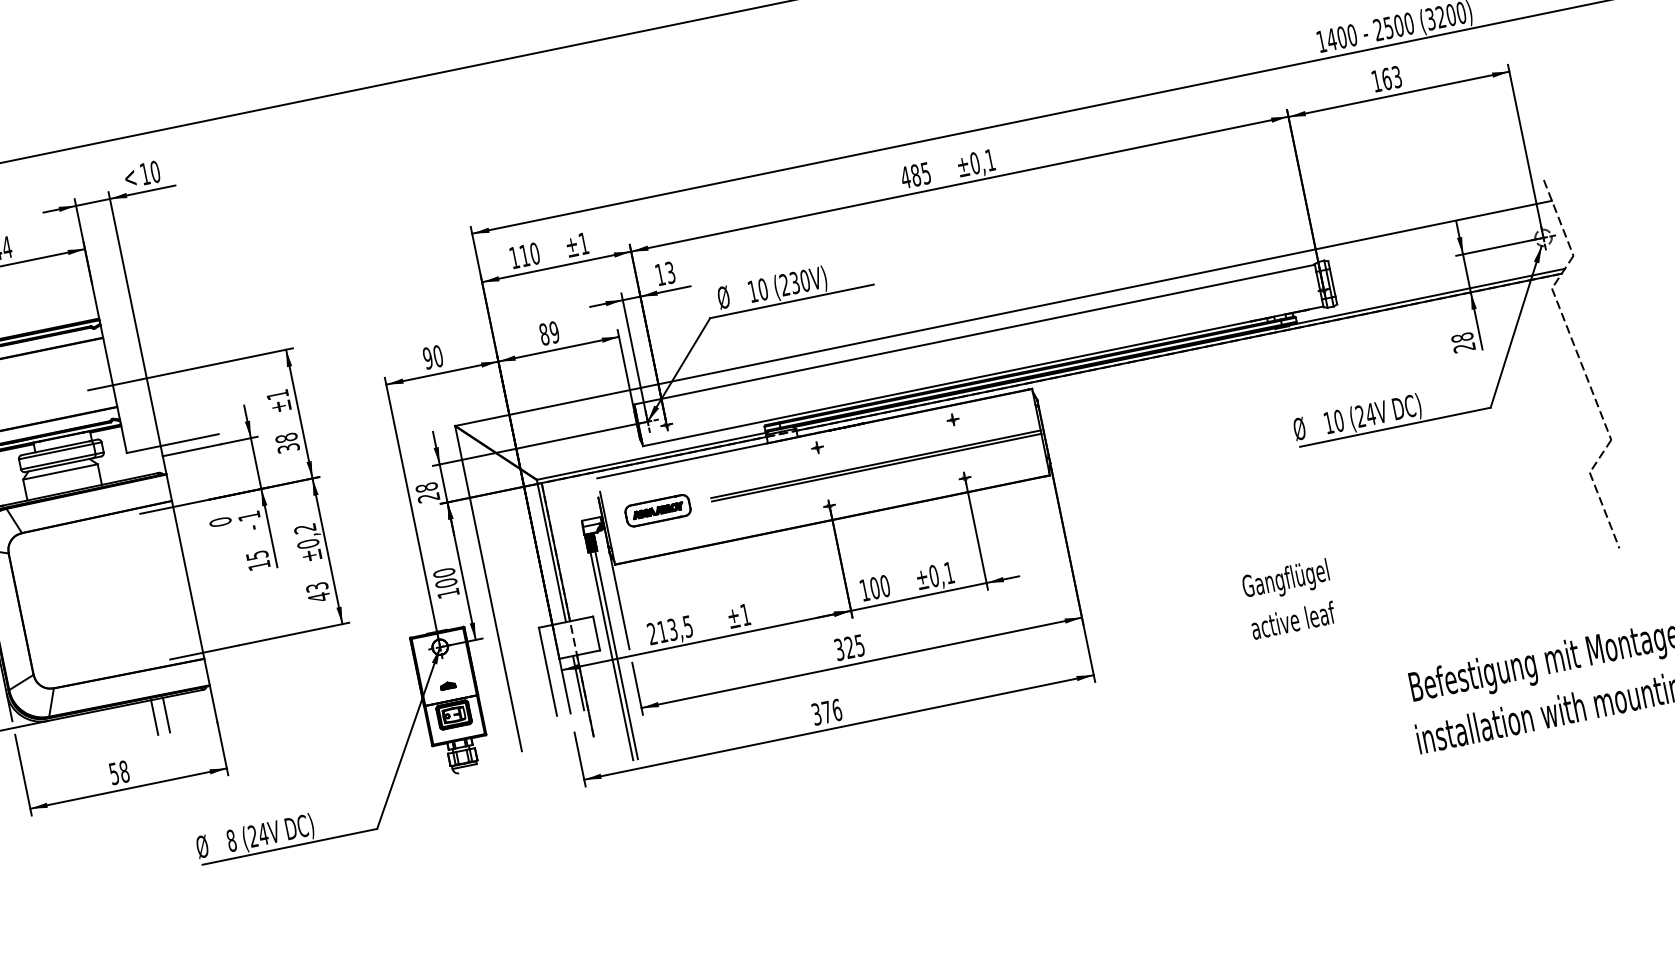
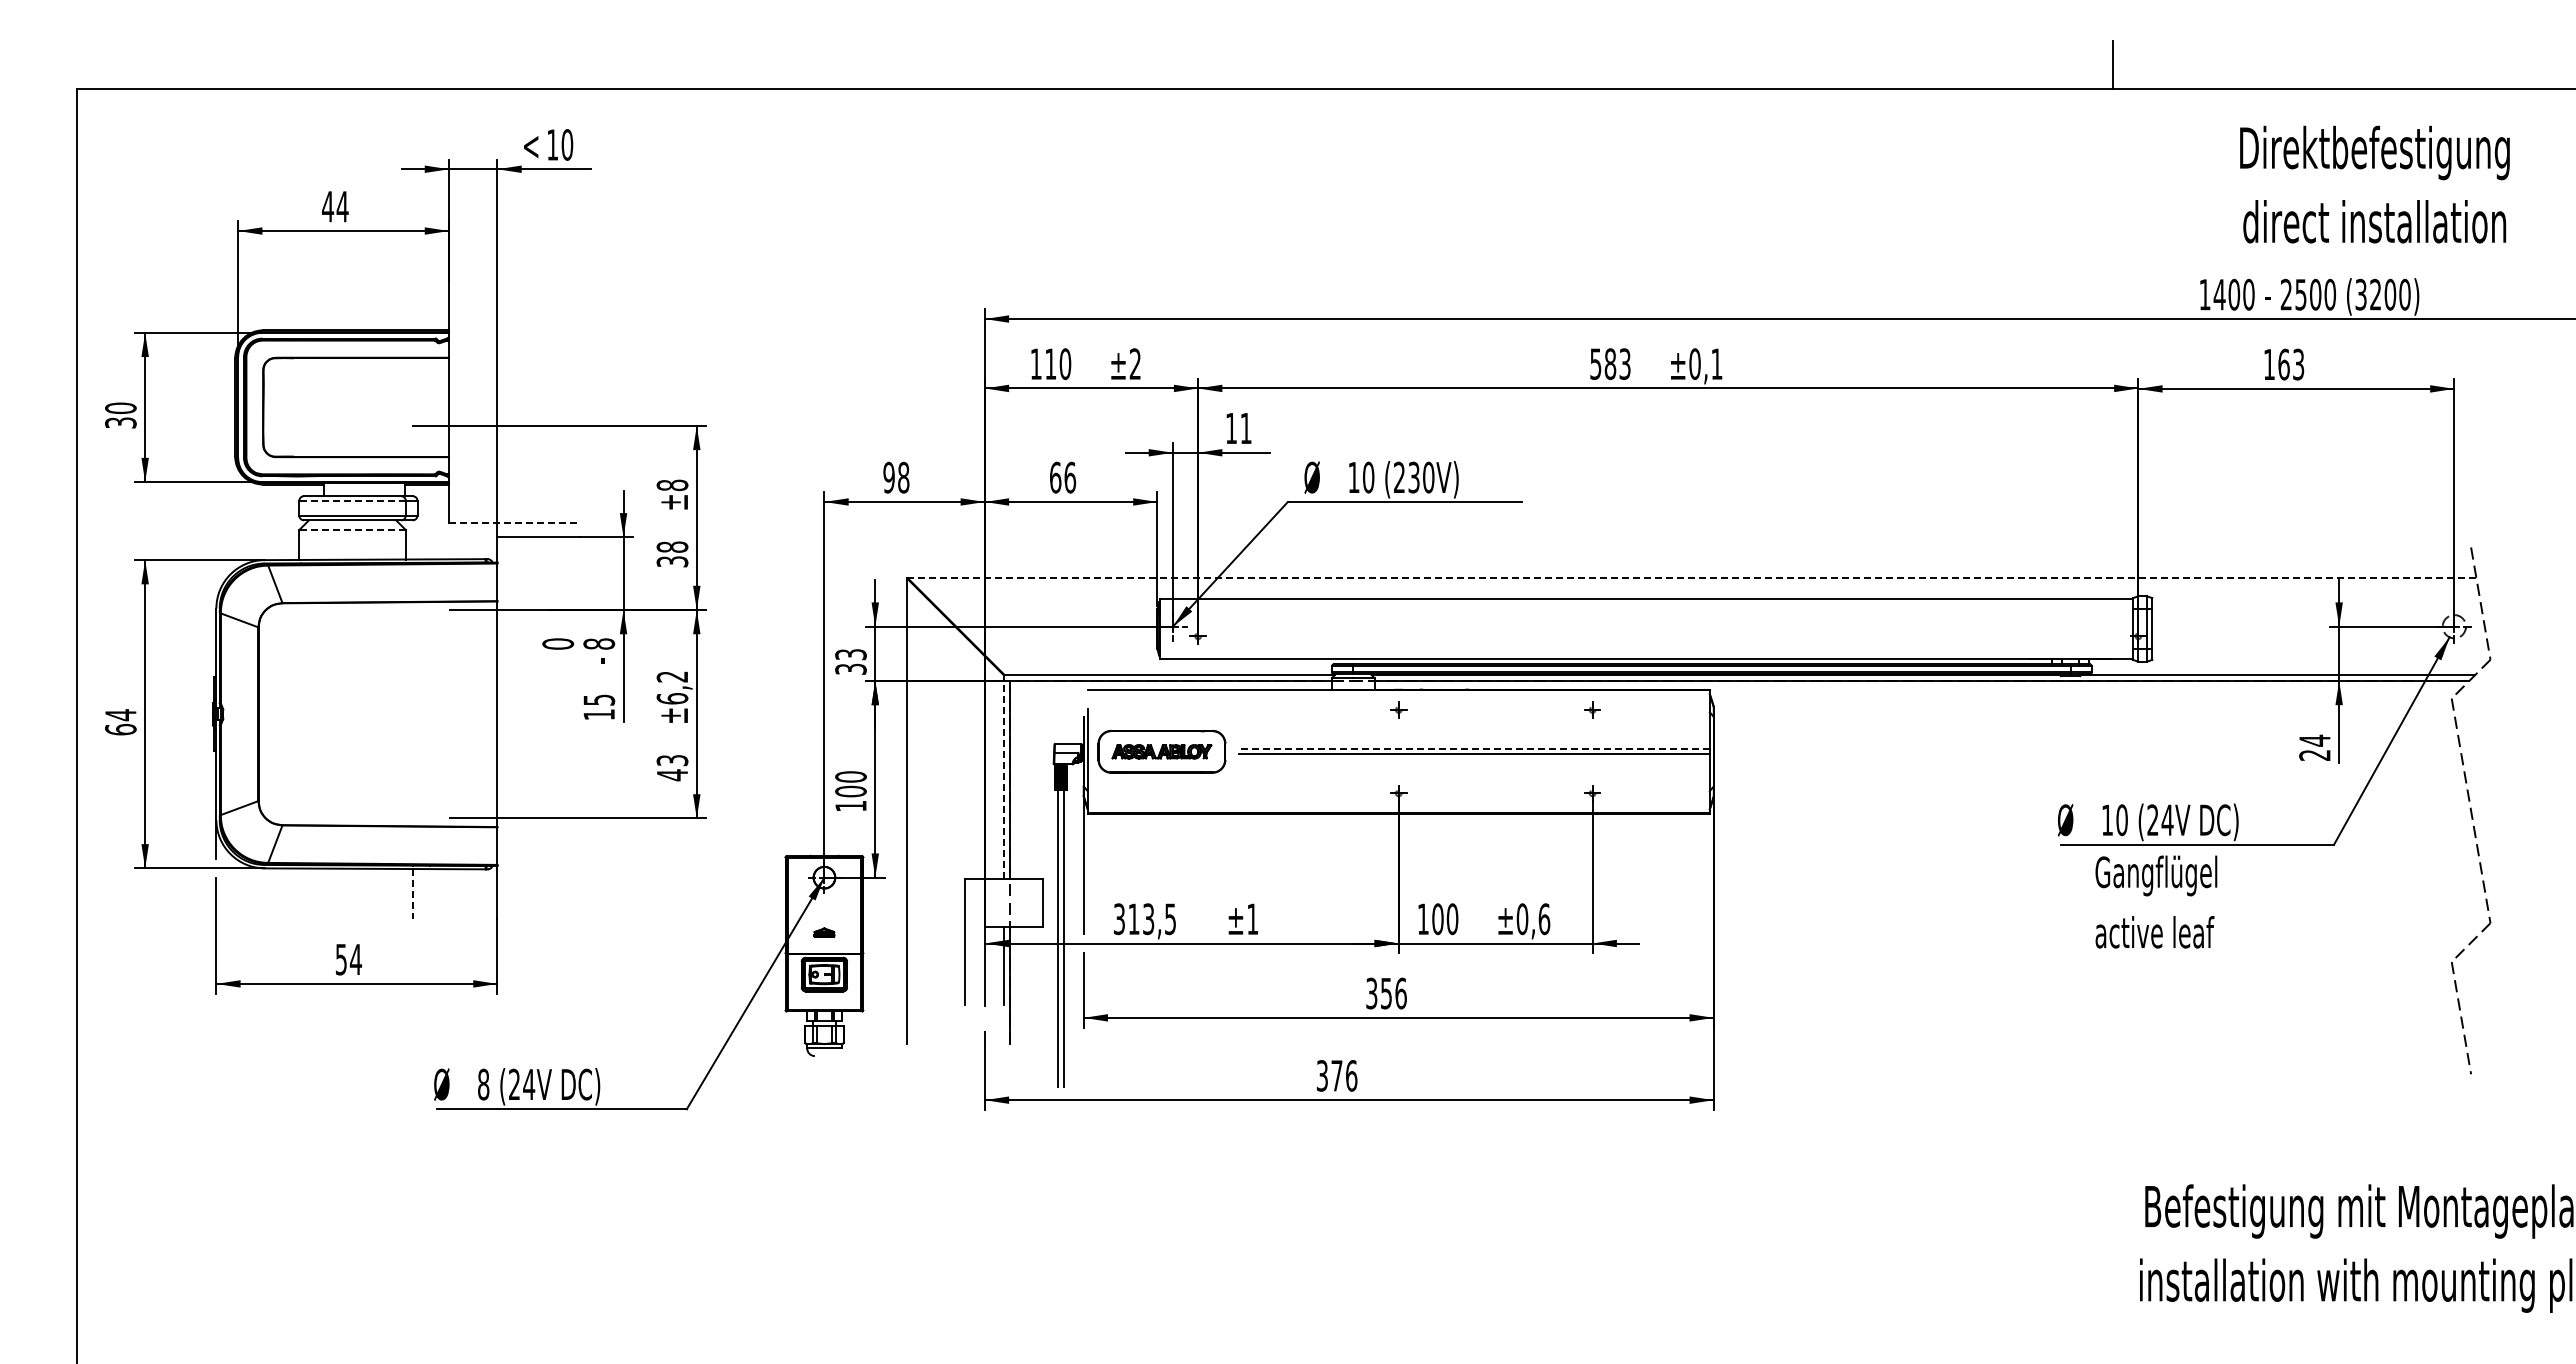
text: (915, 175) -> (1609, 364), 485 -> 583
text: (583, 243) -> (1134, 363), ±1 -> ±2
text: (670, 272) -> (1245, 428), 13 -> 11
line: (1003, 313) -> (1691, 578), solid -> dashed
text: (549, 333) -> (1063, 477), 89 -> 66
text: (1462, 337) -> (2314, 740), 28 -> 24
text: (438, 356) -> (903, 477), 90 -> 98
text: (277, 394) -> (672, 485), ±1 -> ±8
line: (172, 443) -> (514, 522), solid -> dashed
line: (56, 451) -> (352, 501), solid -> dashed
line: (876, 464) -> (1474, 749), solid -> dashed
line: (60, 472) -> (352, 530), solid -> dashed
text: (427, 492) -> (850, 661), 28 -> 33
part: (657, 510) -> (1161, 751), size x1.4
text: (249, 515) -> (599, 643), 1 -> 8
text: (308, 543) -> (672, 698), ±0,2 -> ±6,2
line: (551, 551) -> (1004, 777), solid -> dashed
text: (949, 573) -> (1544, 919), ±0,1 -> ±0,6
text: (1289, 598) -> (2156, 901), moved
text: (652, 634) -> (1119, 919), 213,5 -> 313,5
text: (854, 646) -> (1393, 993), 325 -> 356
line: (166, 714) -> (429, 893), removed
line: (154, 717) -> (412, 893), solid -> dashed
text: (124, 771) -> (355, 959), 58 -> 54

